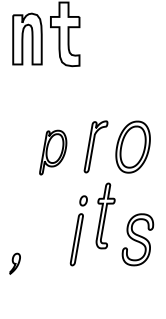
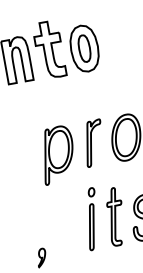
part: (104, 39) -> (84, 48), added
part: (52, 152) -> (56, 154), size x1.43
part: (105, 215) -> (115, 216), moved

